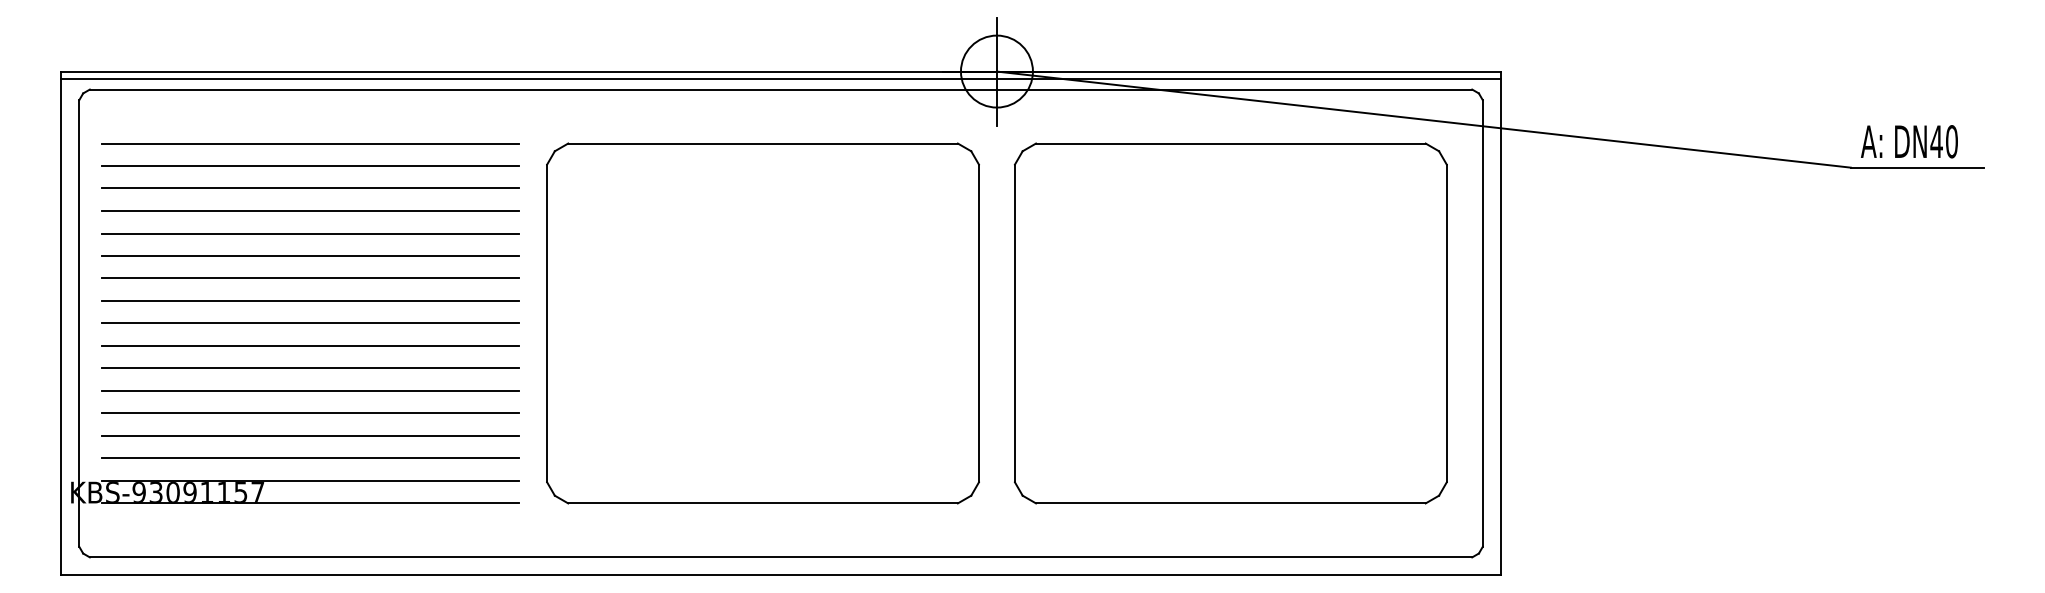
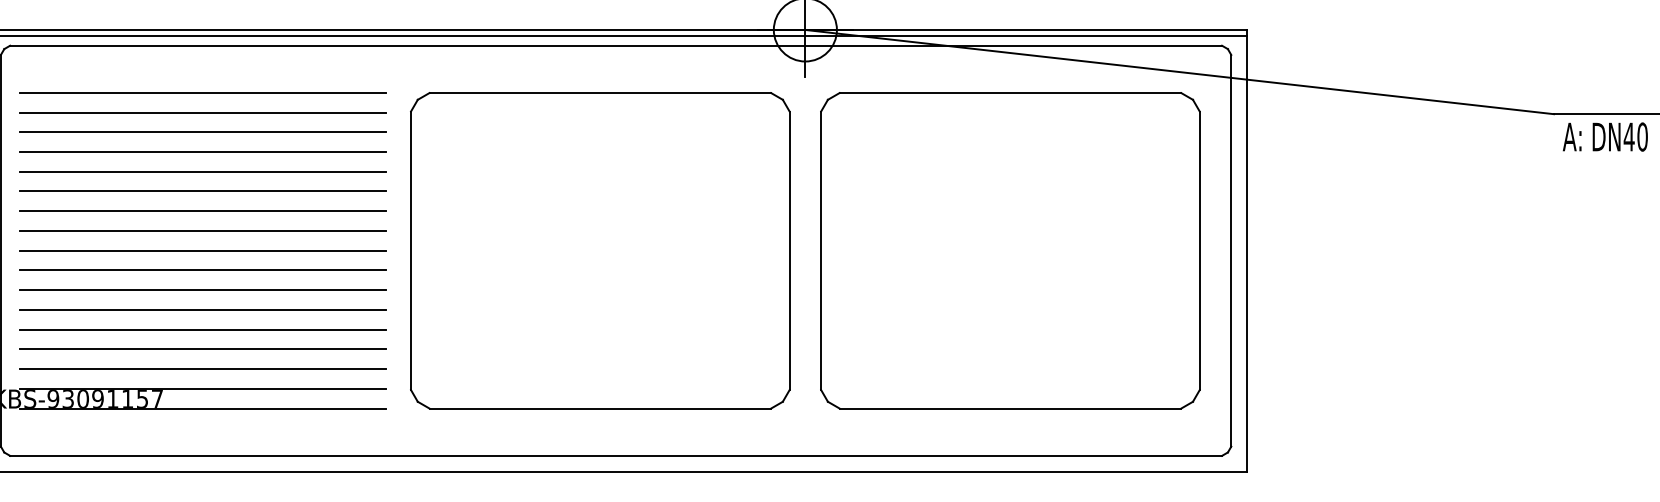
text: (1909, 141) -> (1605, 136), moved

